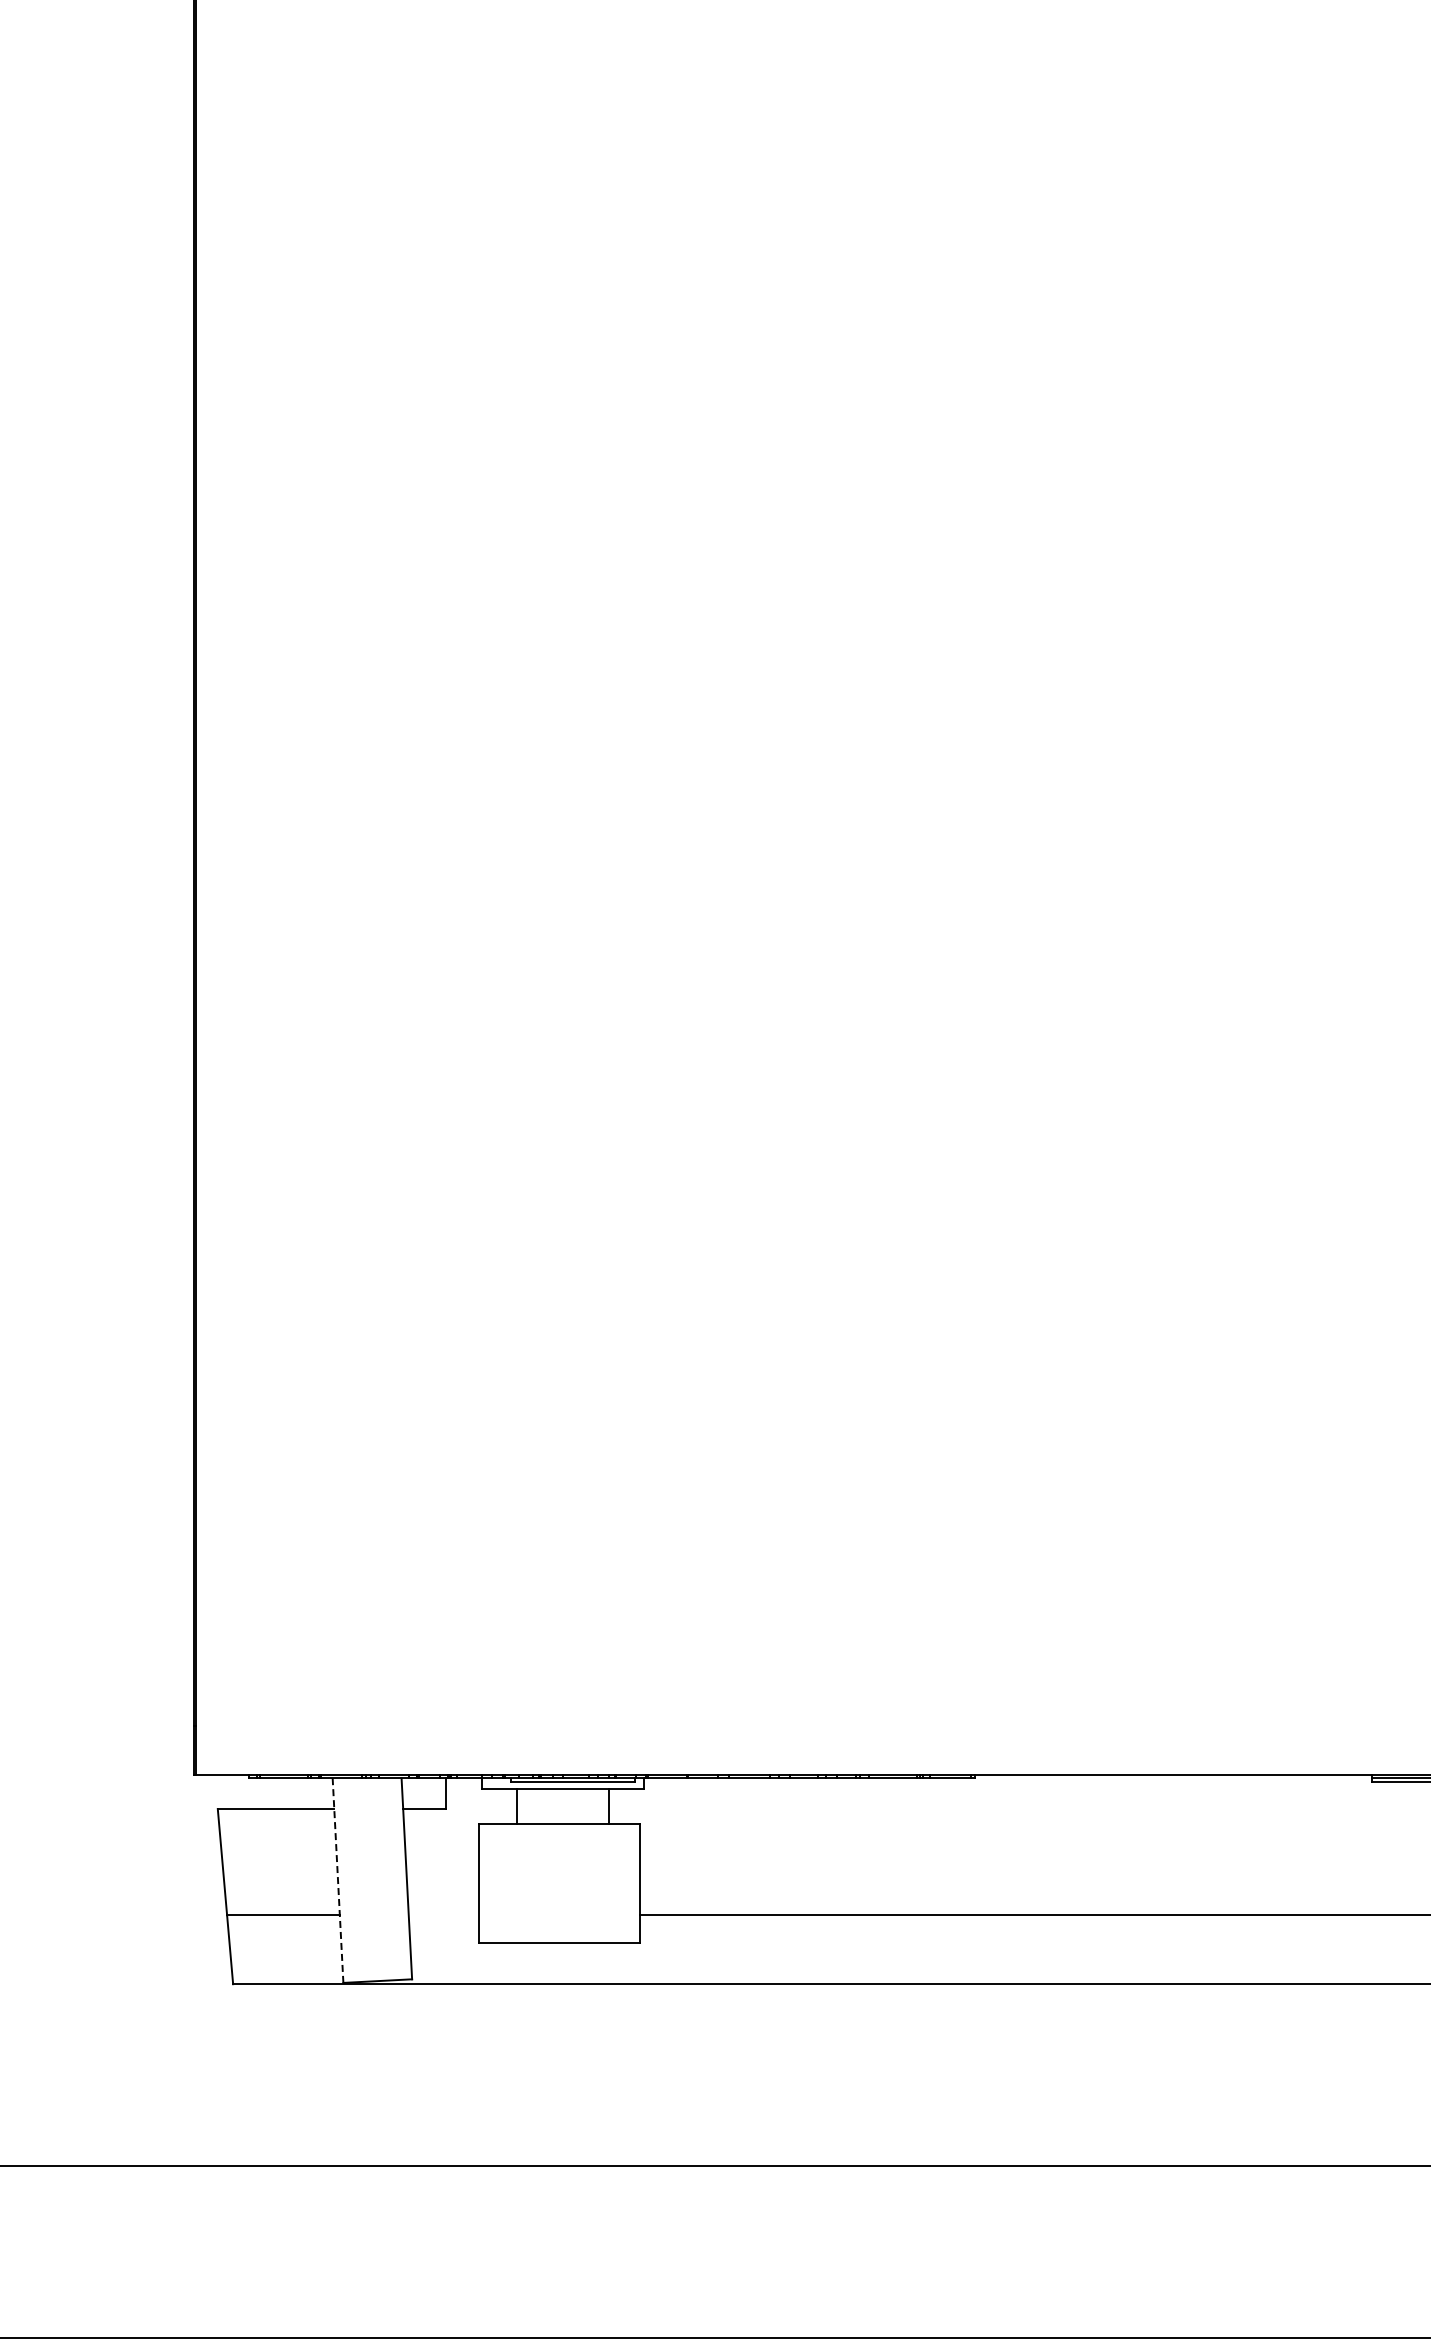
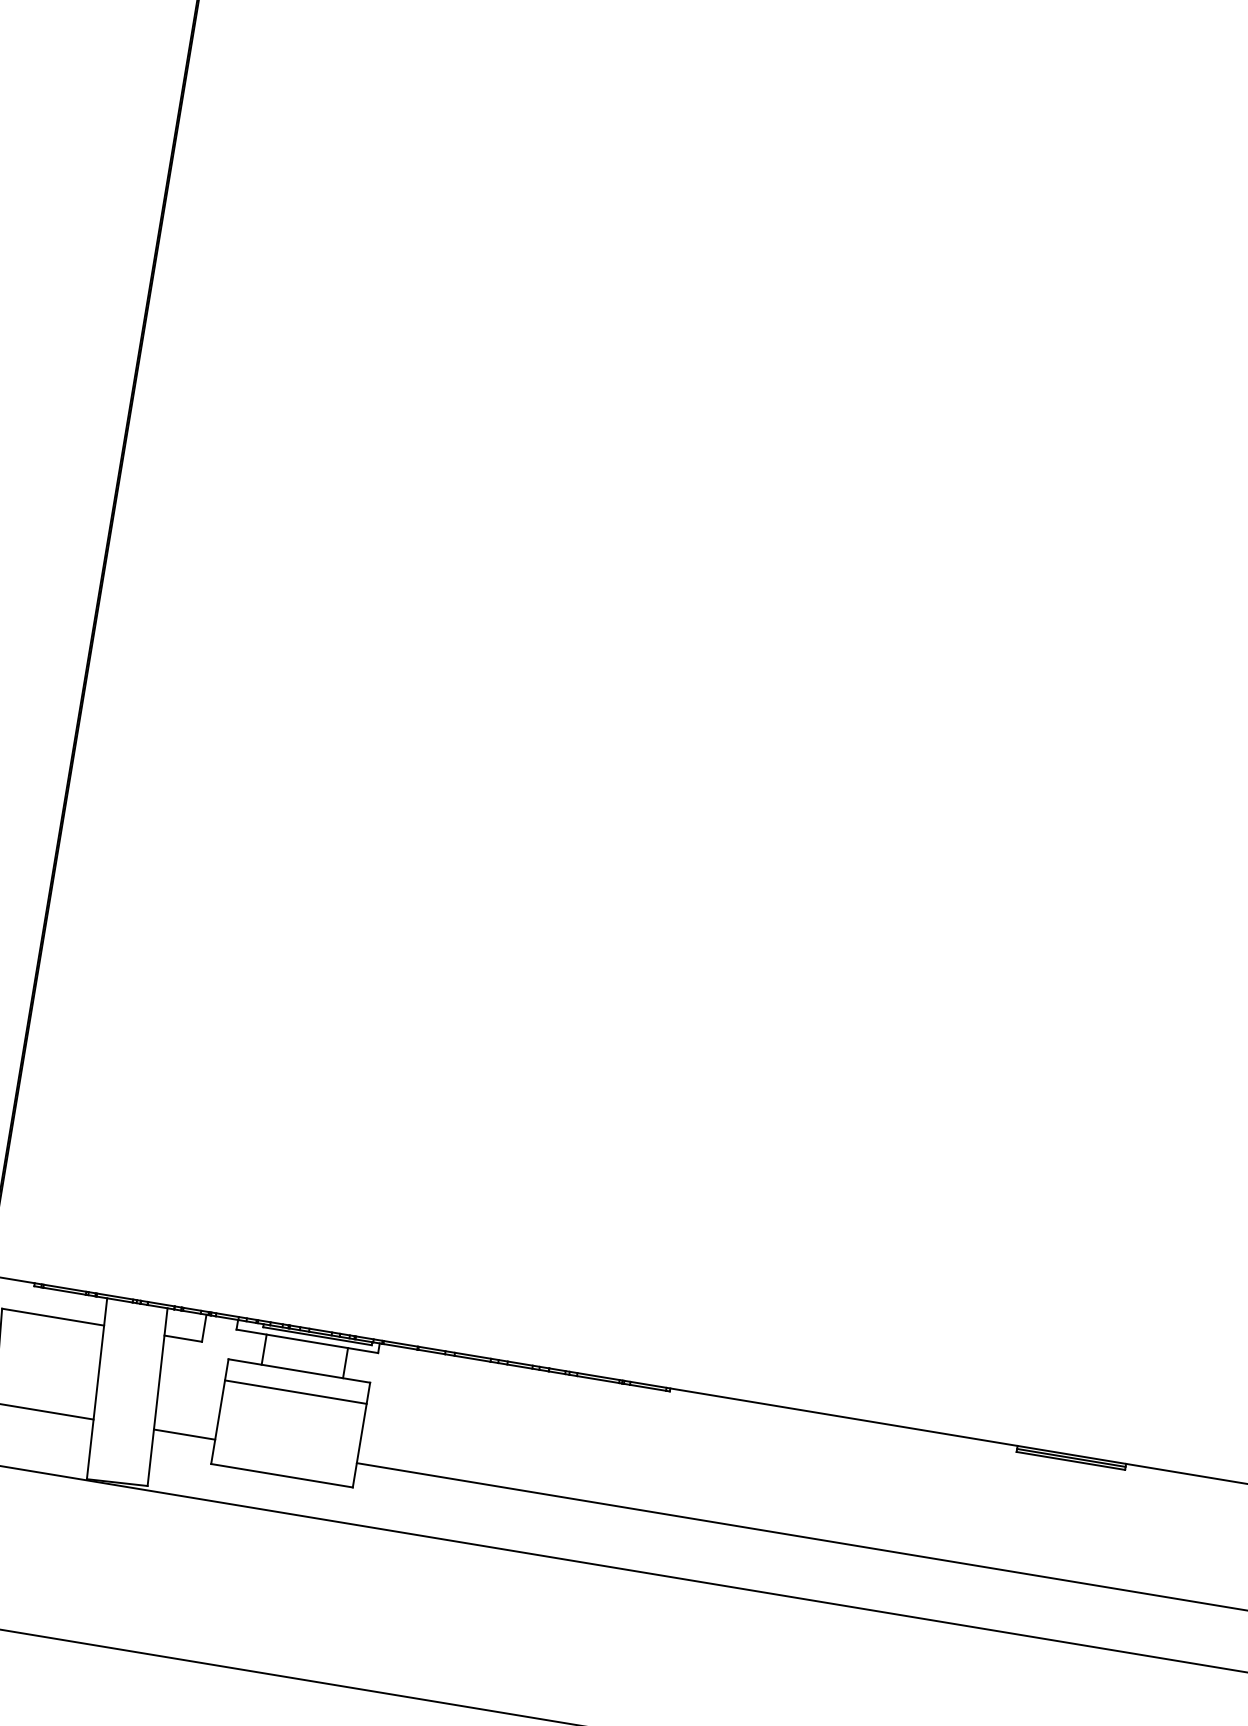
line: (559, 1847) -> (295, 1391), added
line: (338, 1880) -> (97, 1388), dashed -> solid
line: (443, 1915) -> (184, 1434), added

